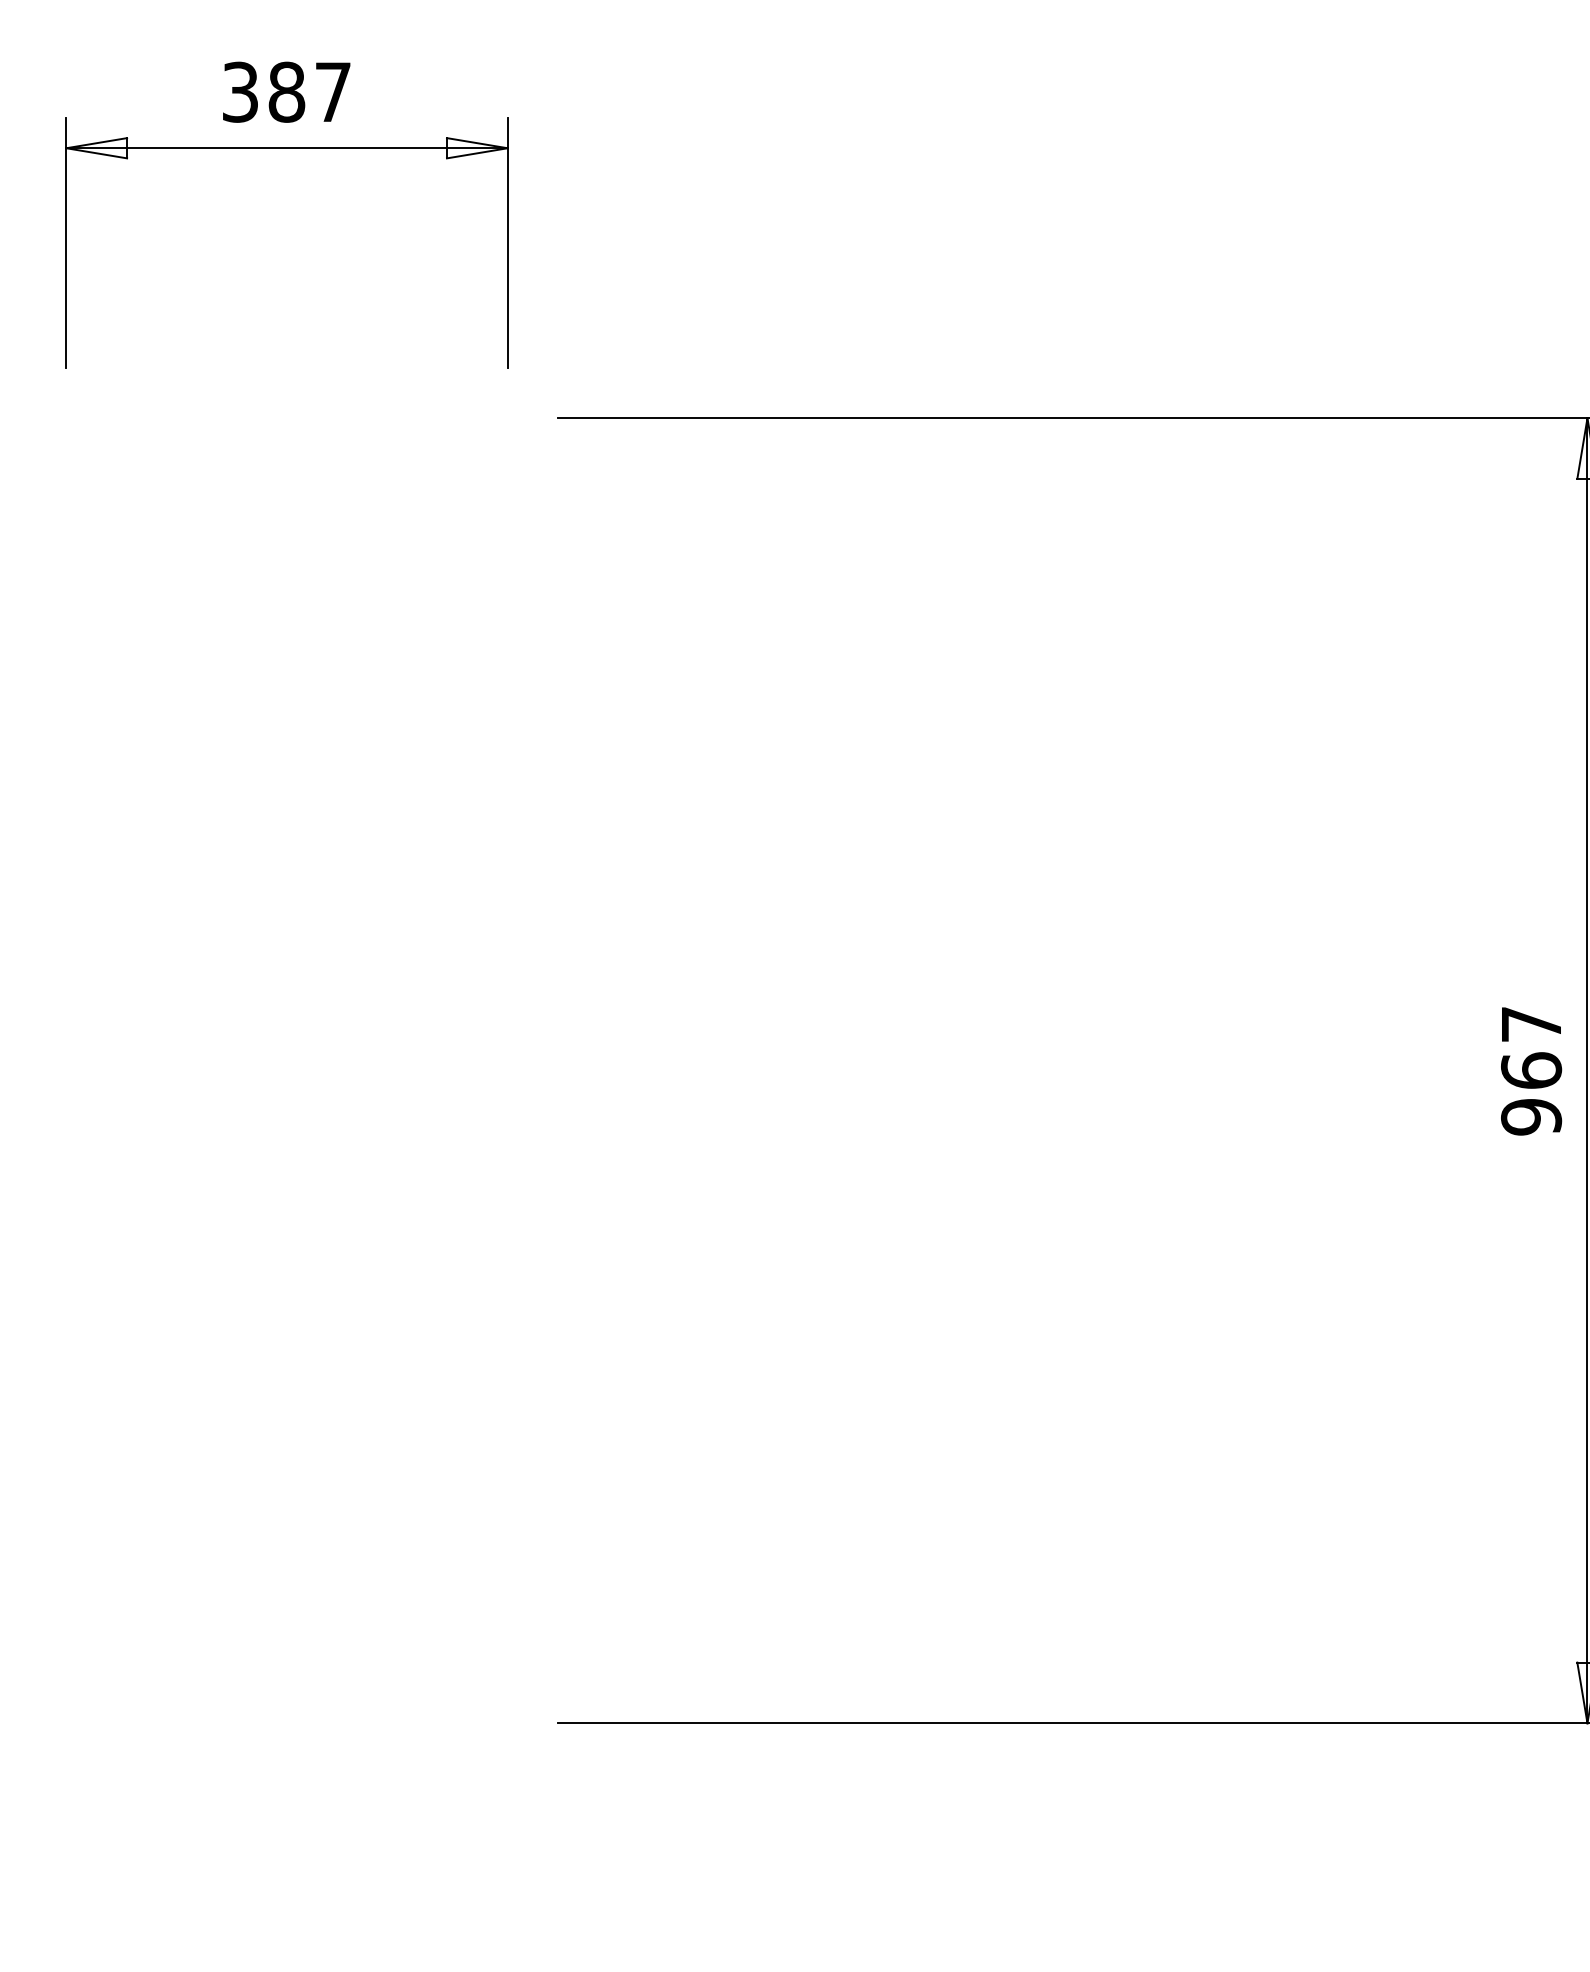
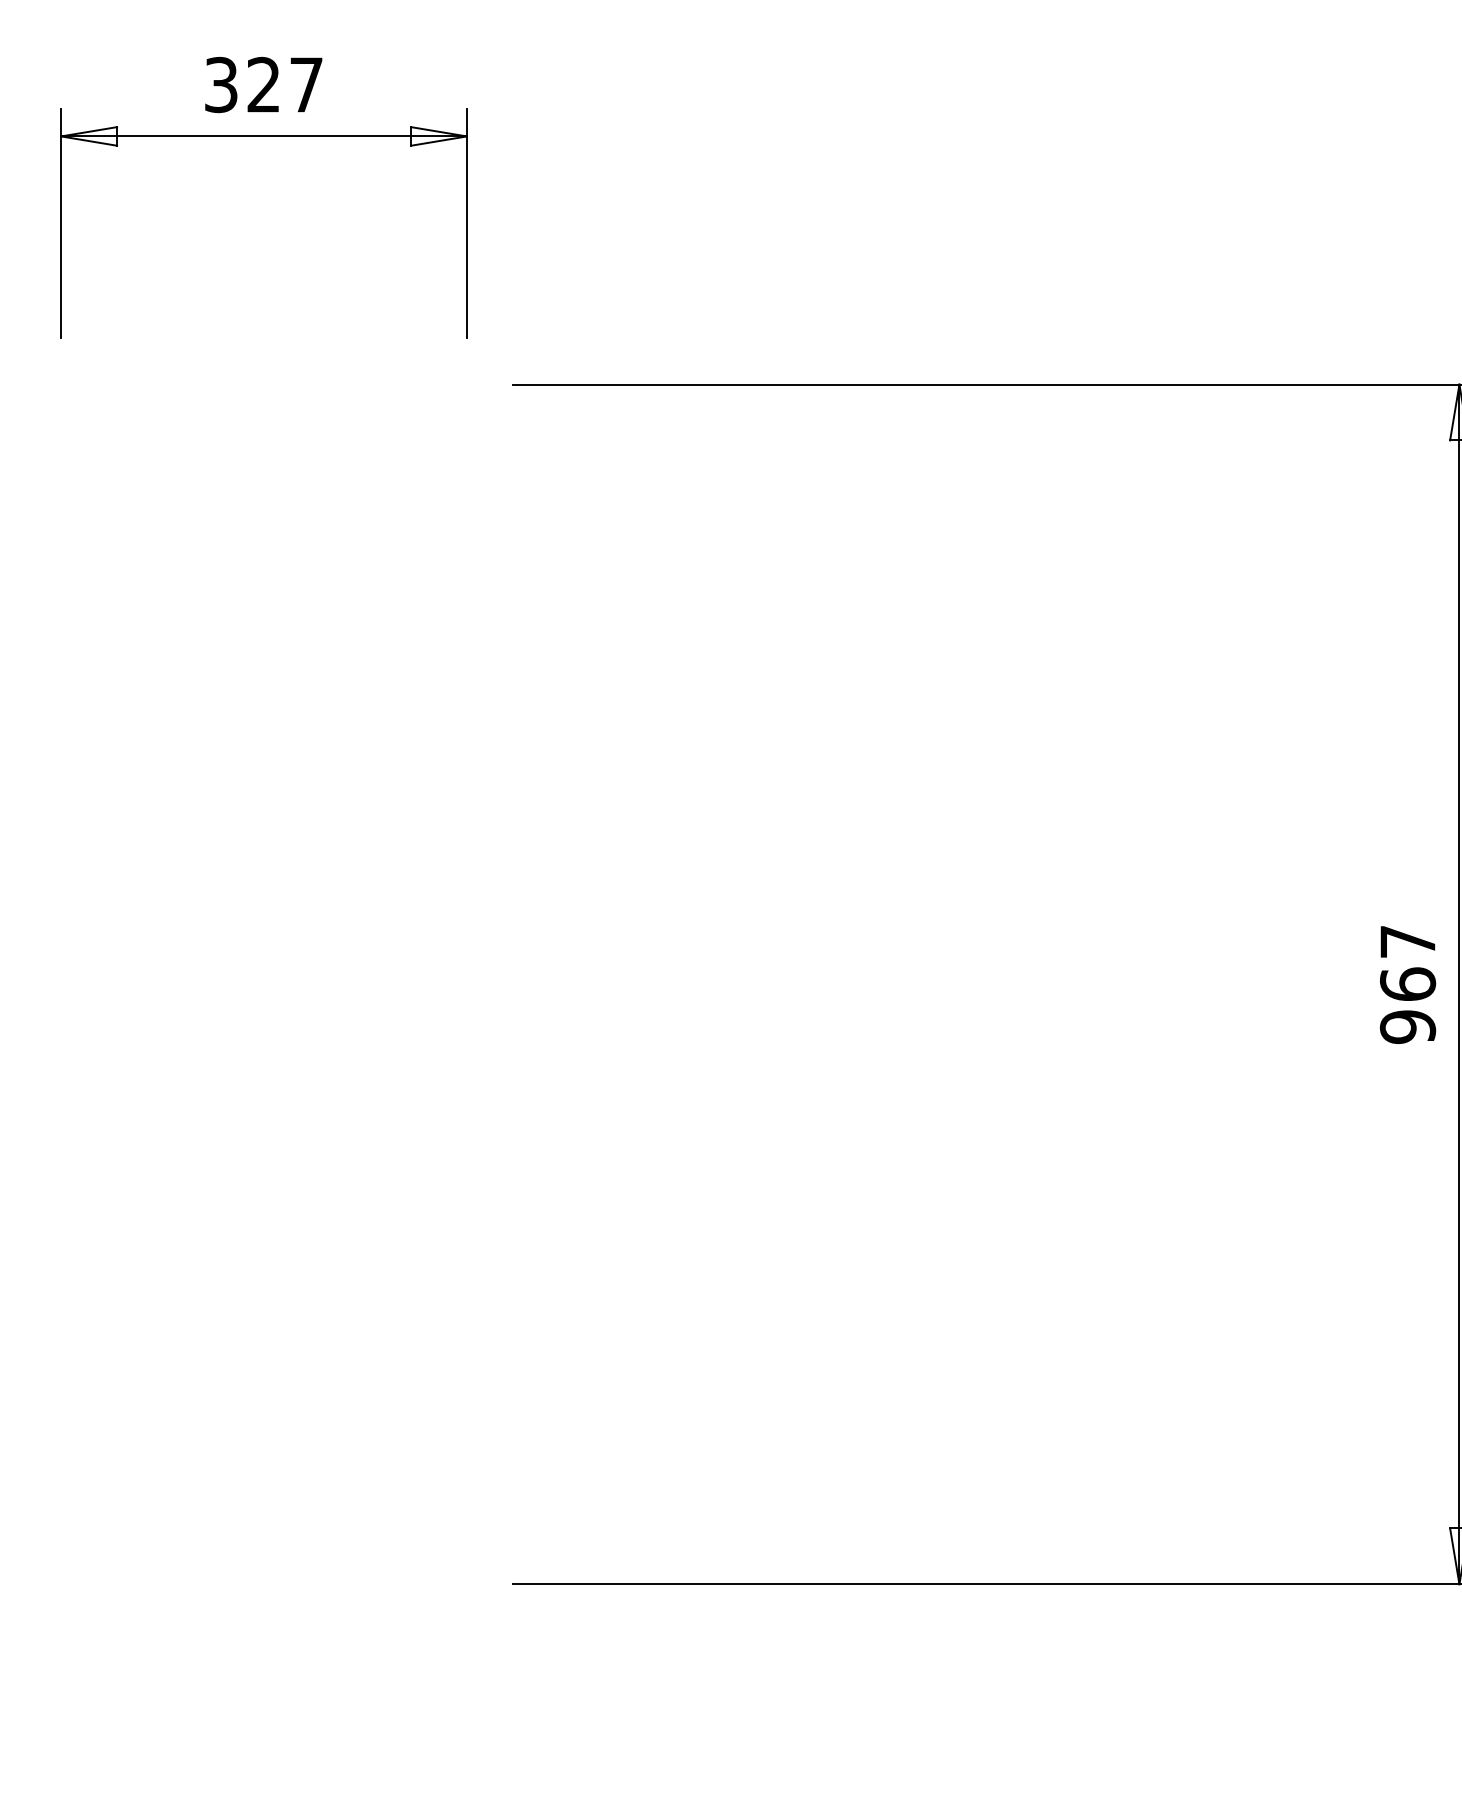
text: (286, 91) -> (263, 84), 387 -> 327

